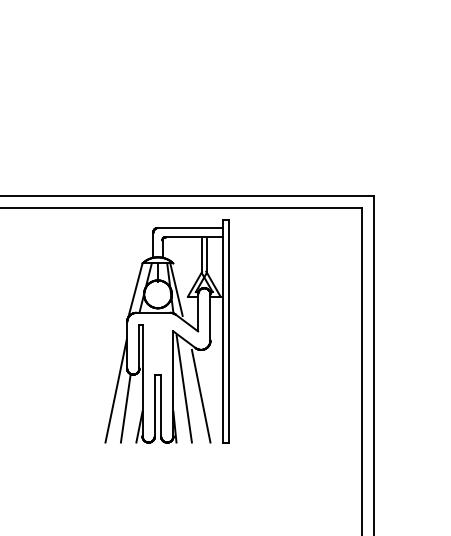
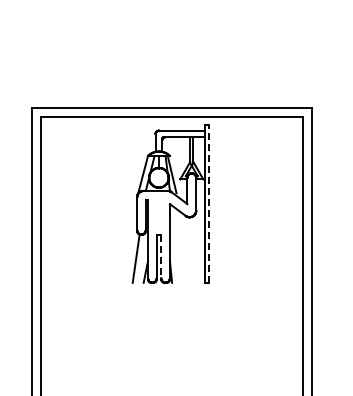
line: (229, 331) -> (209, 204), solid -> dashed
line: (184, 388) -> (177, 244), removed
line: (114, 389) -> (128, 245), removed
line: (201, 395) -> (189, 249), removed
line: (161, 405) -> (161, 256), solid -> dashed

